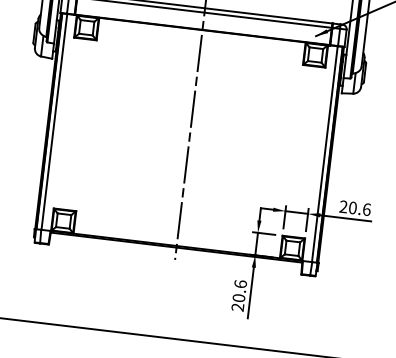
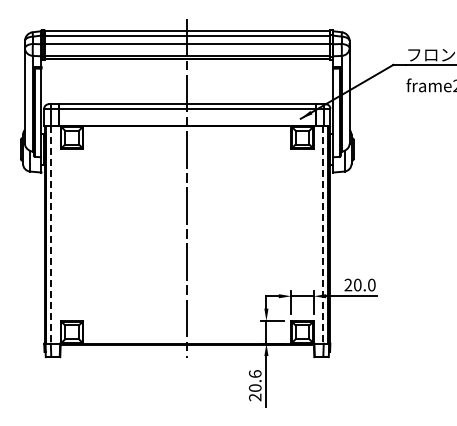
line: (54, 122) -> (51, 235), solid -> dashed
line: (324, 154) -> (323, 235), solid -> dashed
text: (366, 209) -> (371, 284), 20.6 -> 20.0

